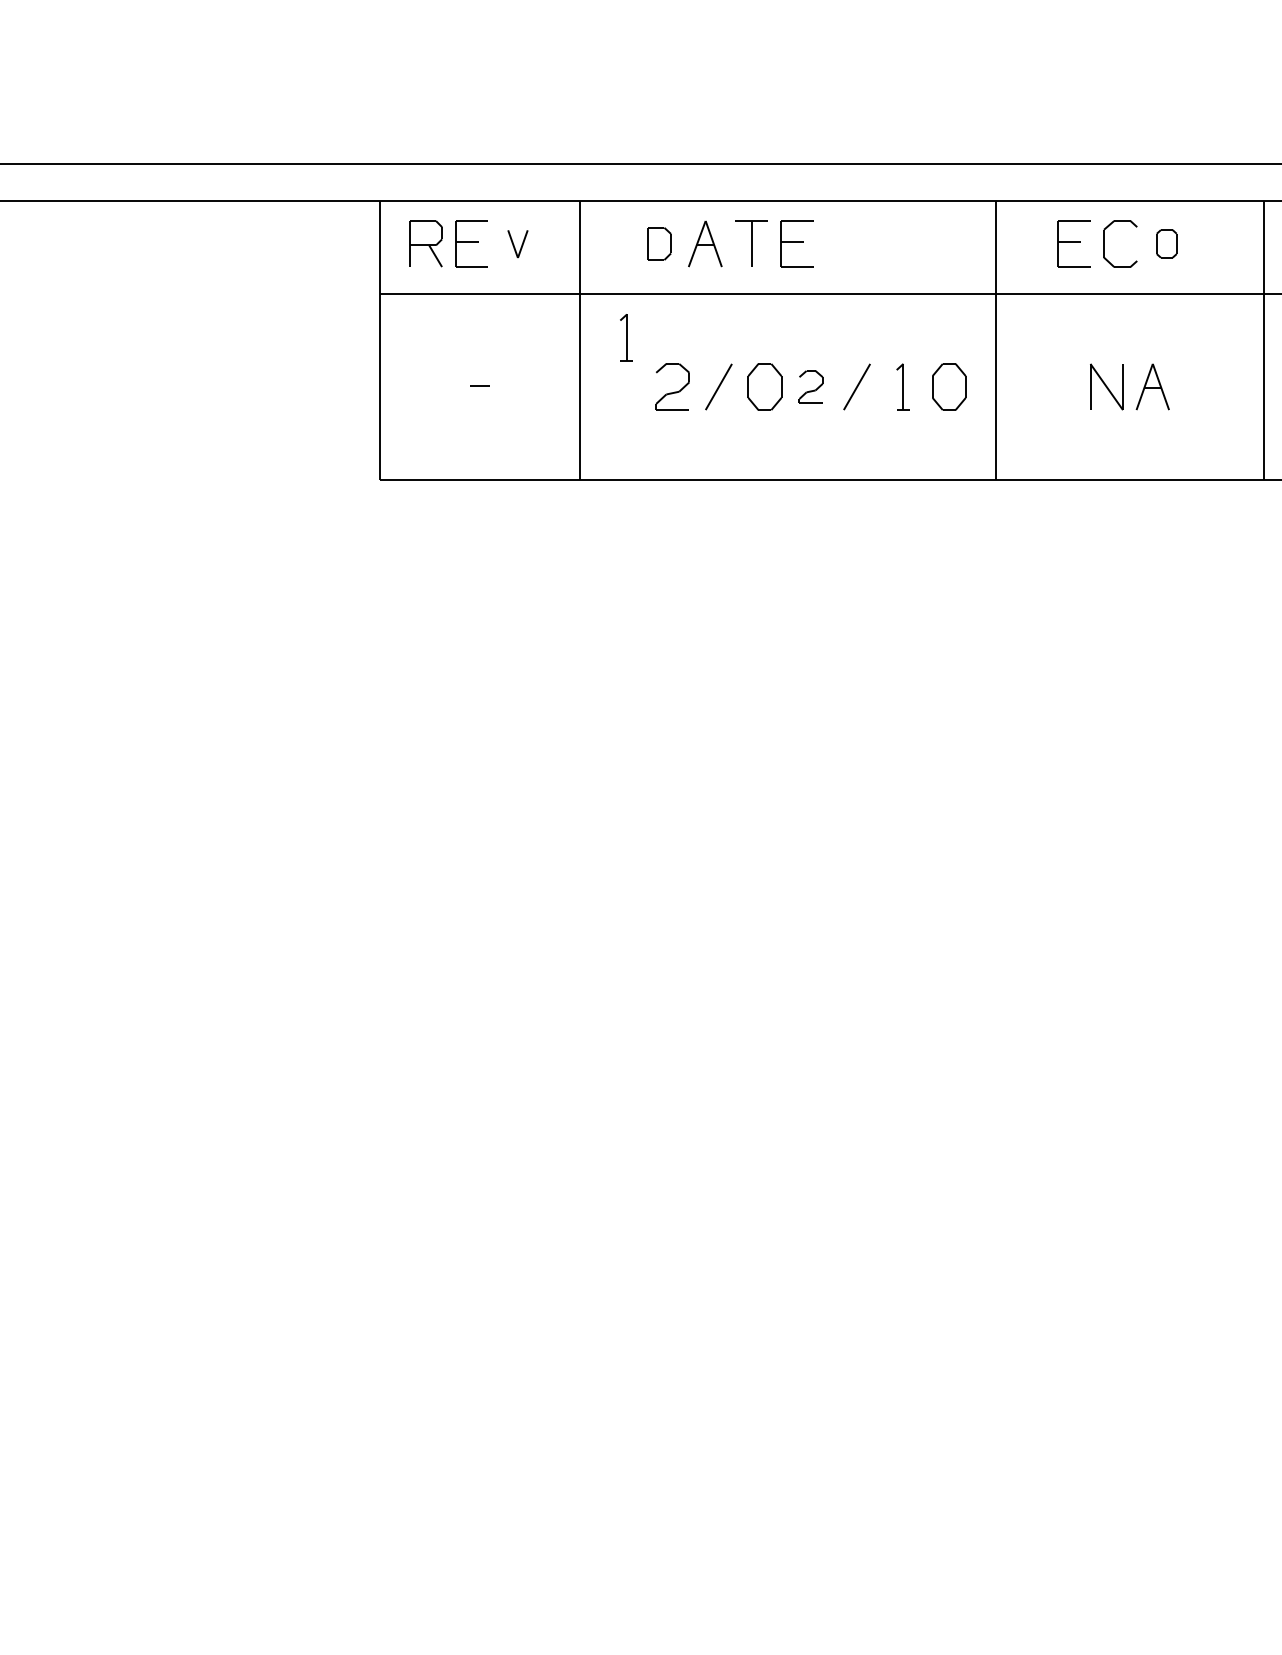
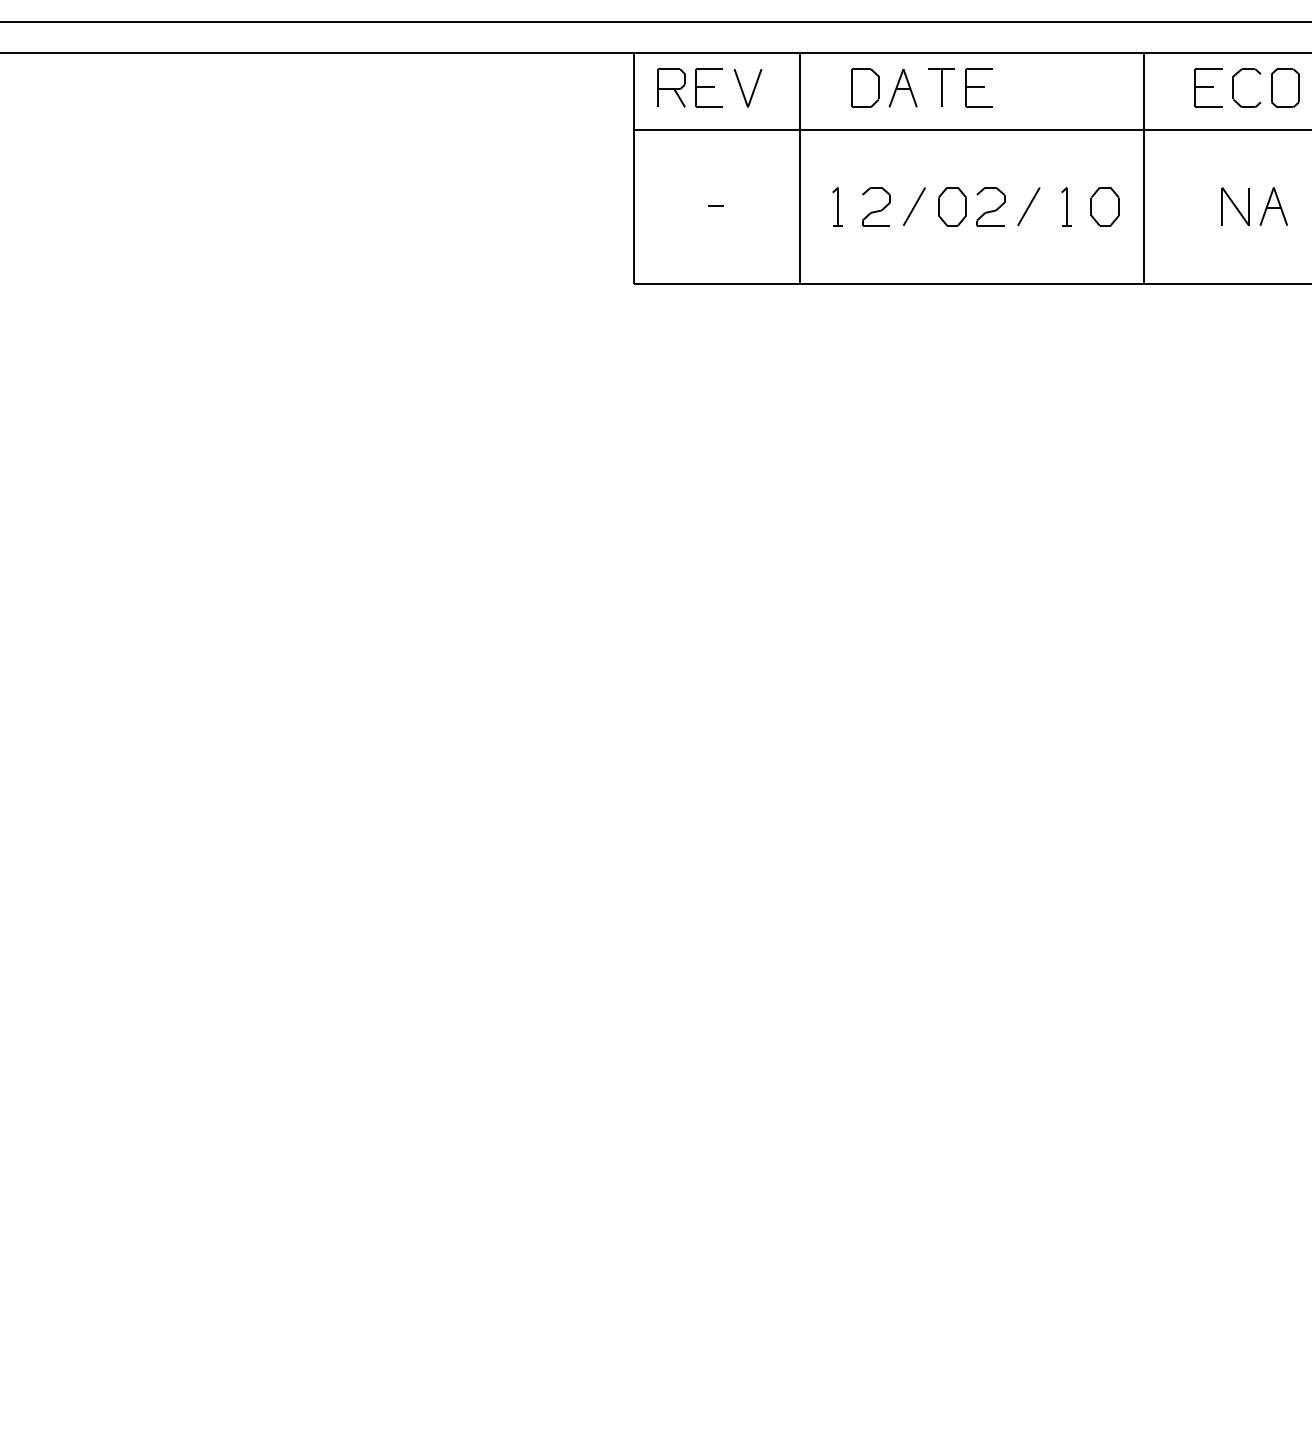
part: (659, 243) -> (865, 87), size x1.43
part: (1166, 243) -> (1285, 87), size x1.67
part: (517, 244) -> (747, 88), size x1.67
part: (626, 337) -> (837, 206), moved
part: (810, 386) -> (990, 206), size x1.43

